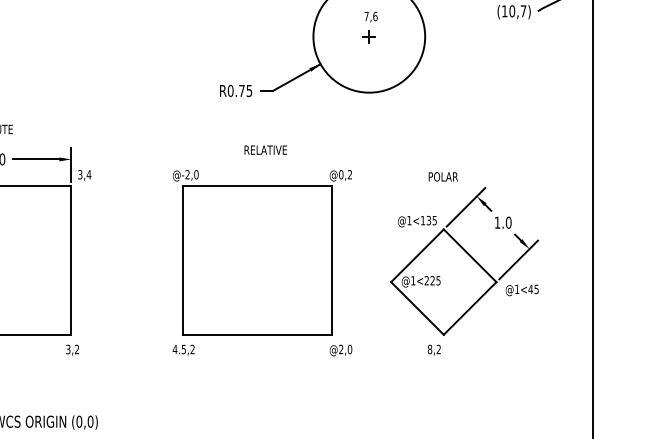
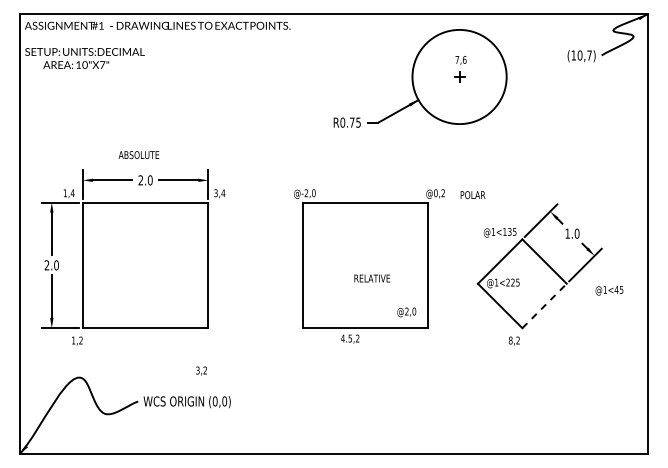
text: (265, 150) -> (372, 278), moved
text: (442, 177) -> (472, 195), moved
text: (522, 290) -> (609, 290), moved
line: (470, 307) -> (544, 305), solid -> dashed
text: (72, 349) -> (201, 370), moved
text: (184, 349) -> (350, 338), moved
text: (340, 350) -> (406, 312), moved

